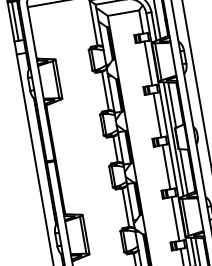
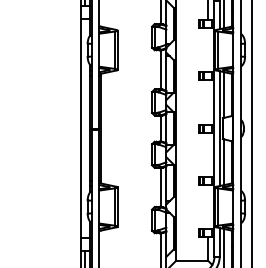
line: (148, 63) -> (207, 50), removed
line: (157, 115) -> (207, 102), removed
line: (166, 167) -> (207, 154), removed
line: (175, 218) -> (207, 206), removed

